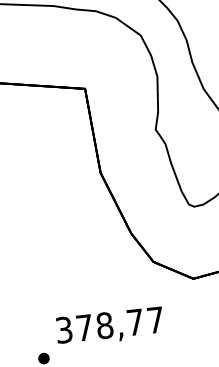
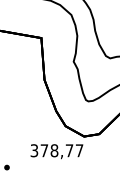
text: (109, 326) -> (56, 151), moved

